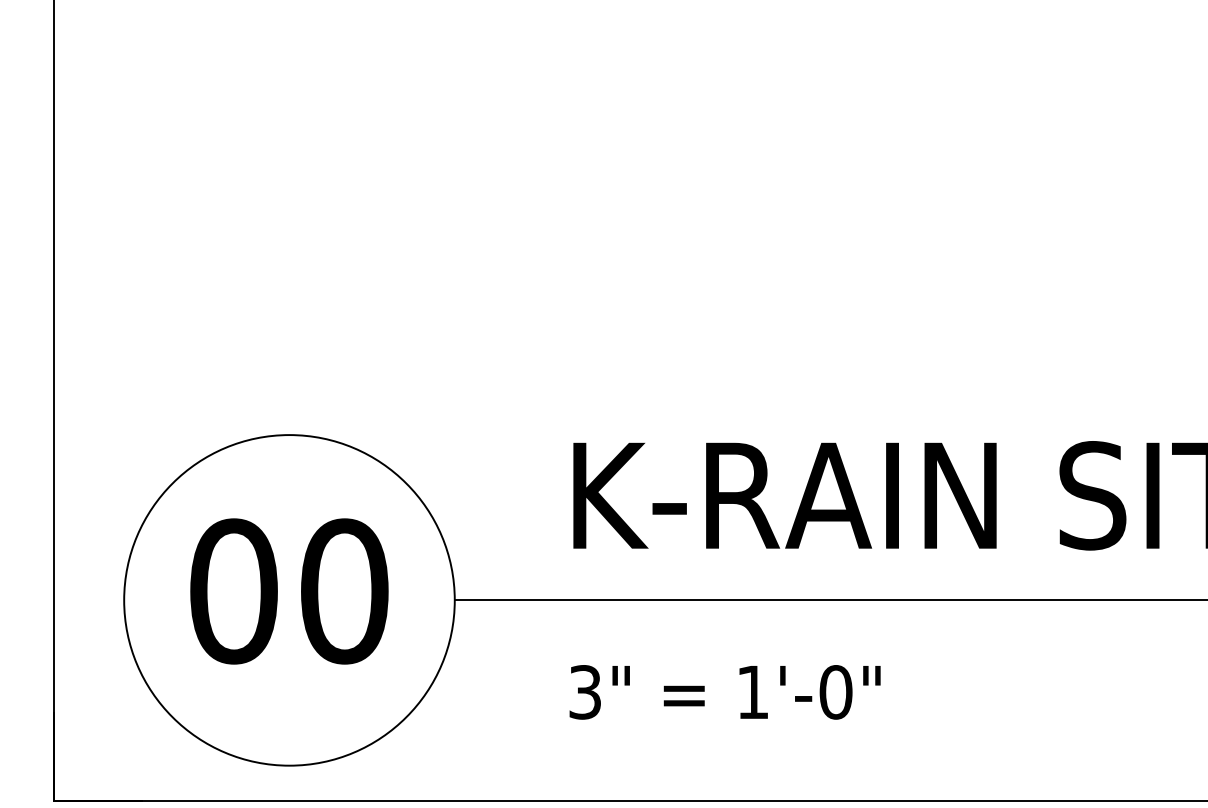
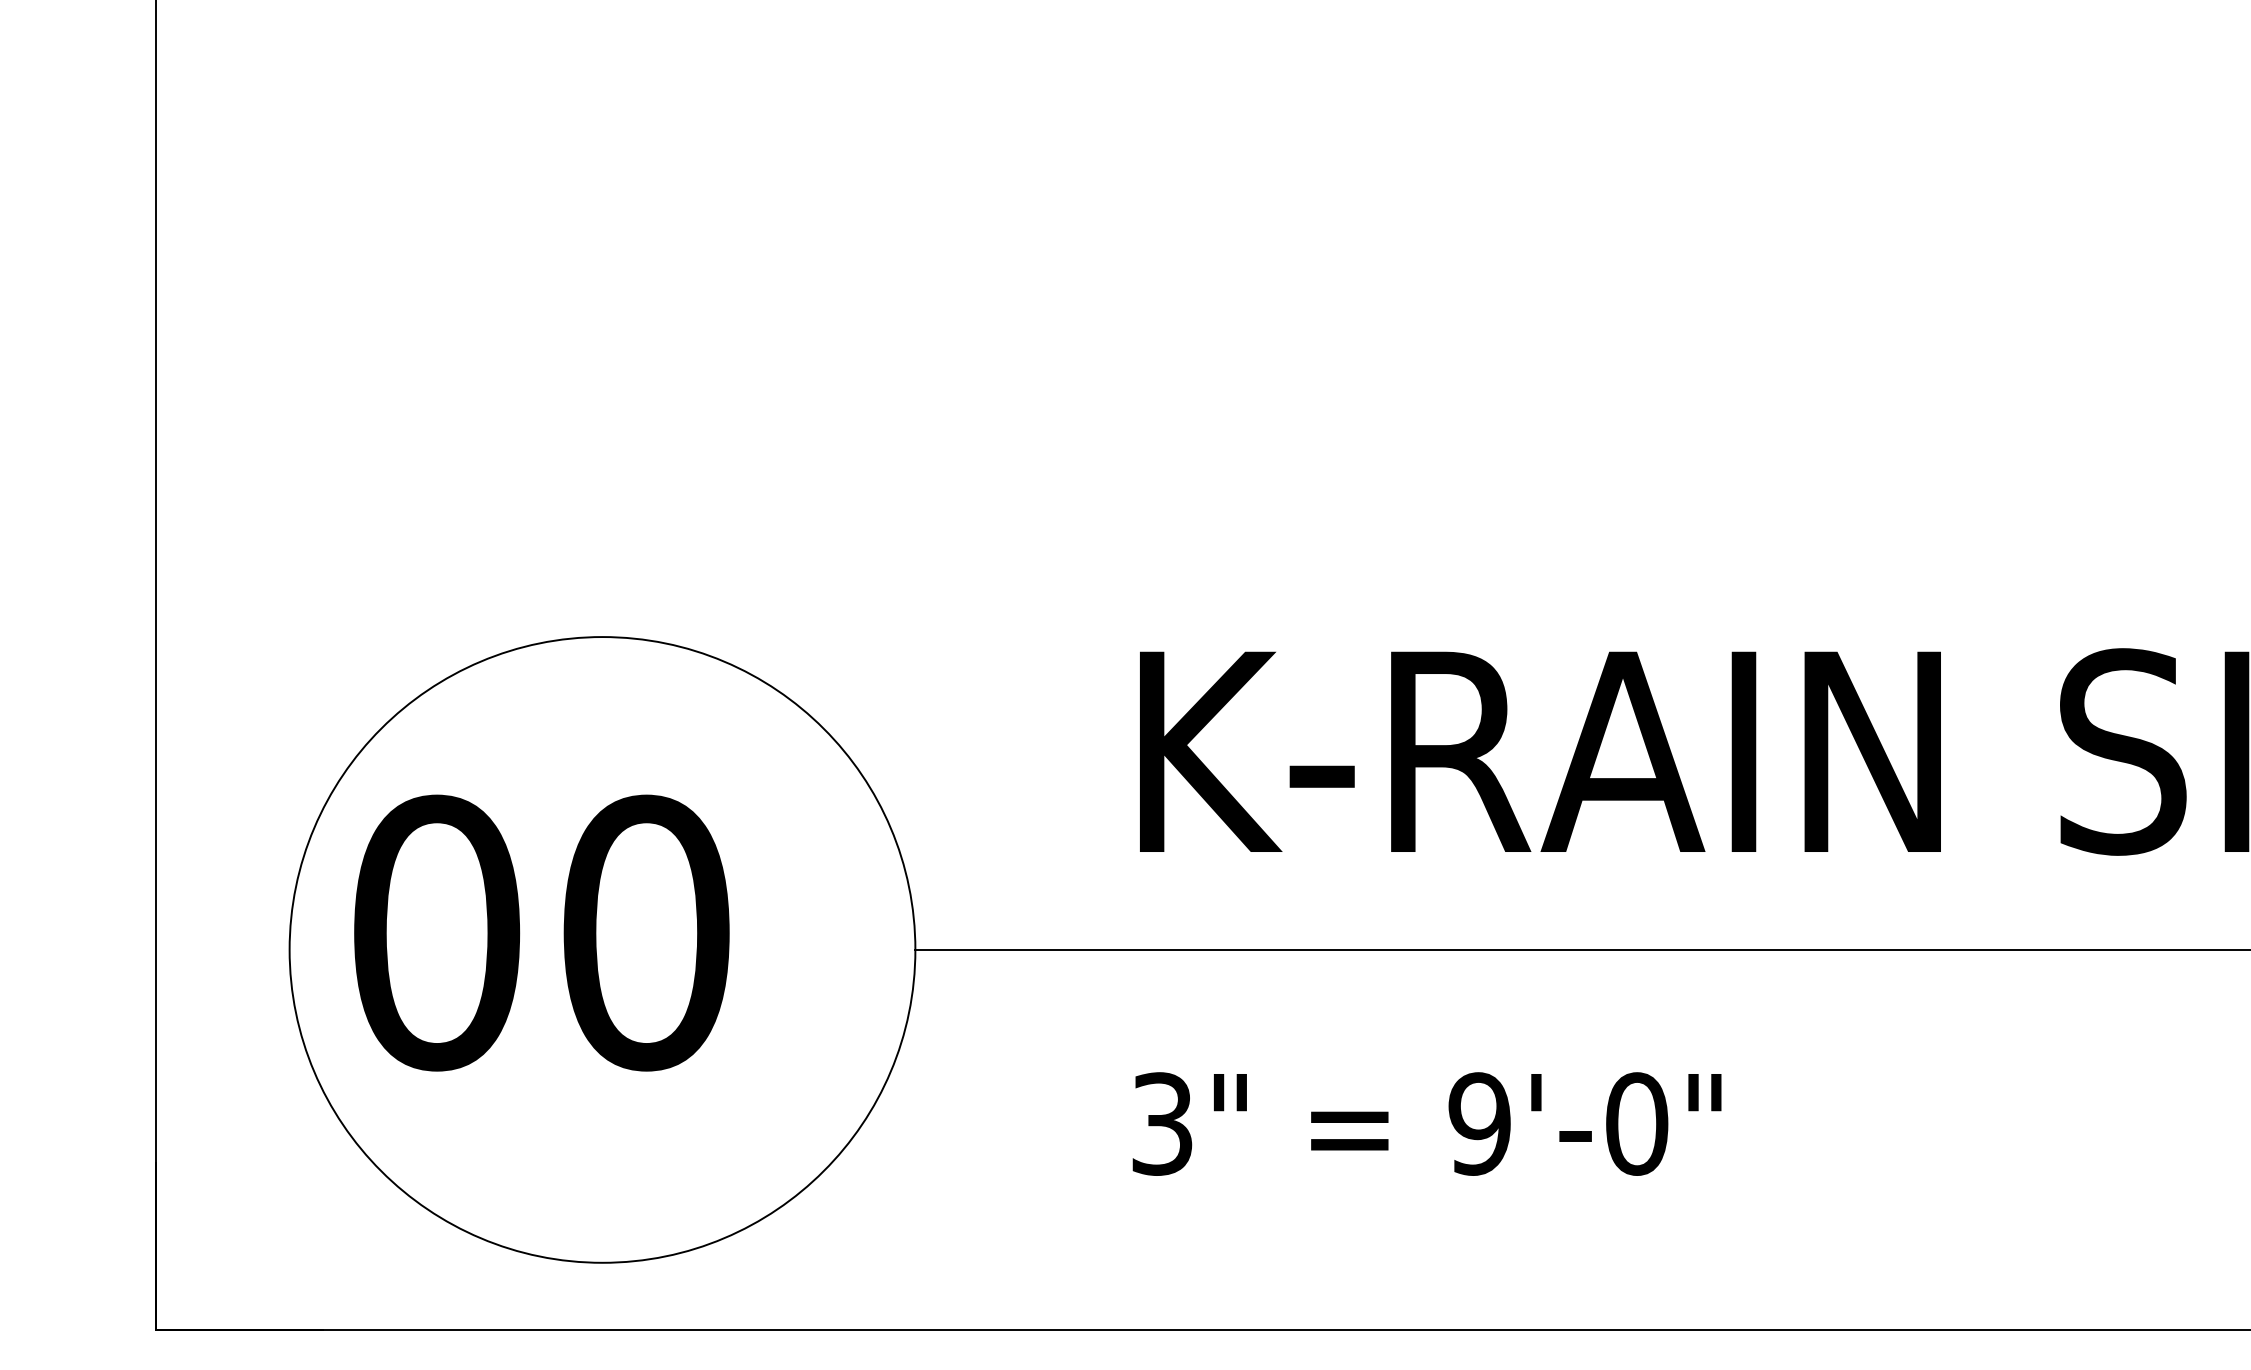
text: (289, 591) -> (541, 933), moved
text: (752, 692) -> (1478, 1124), 1'-0" -> 9'-0"

